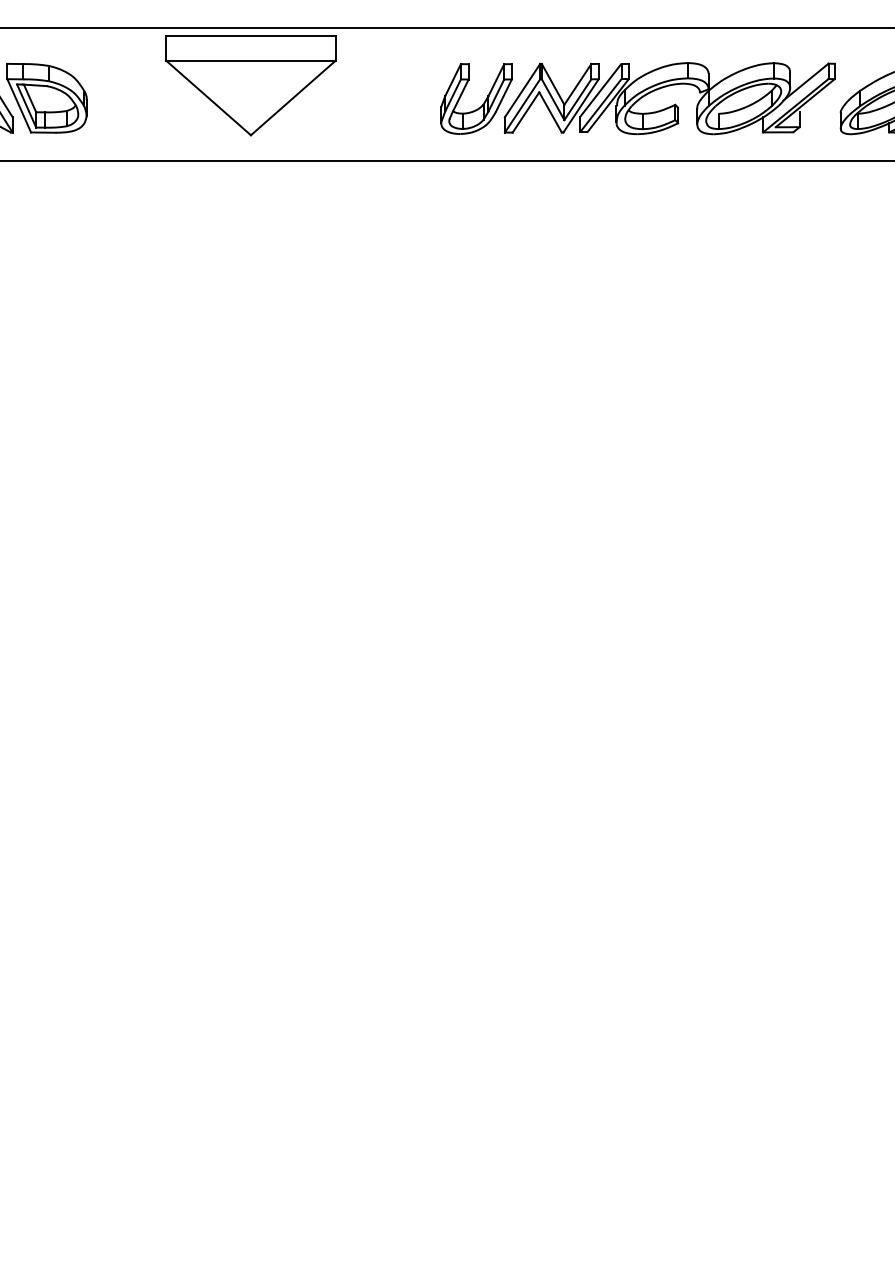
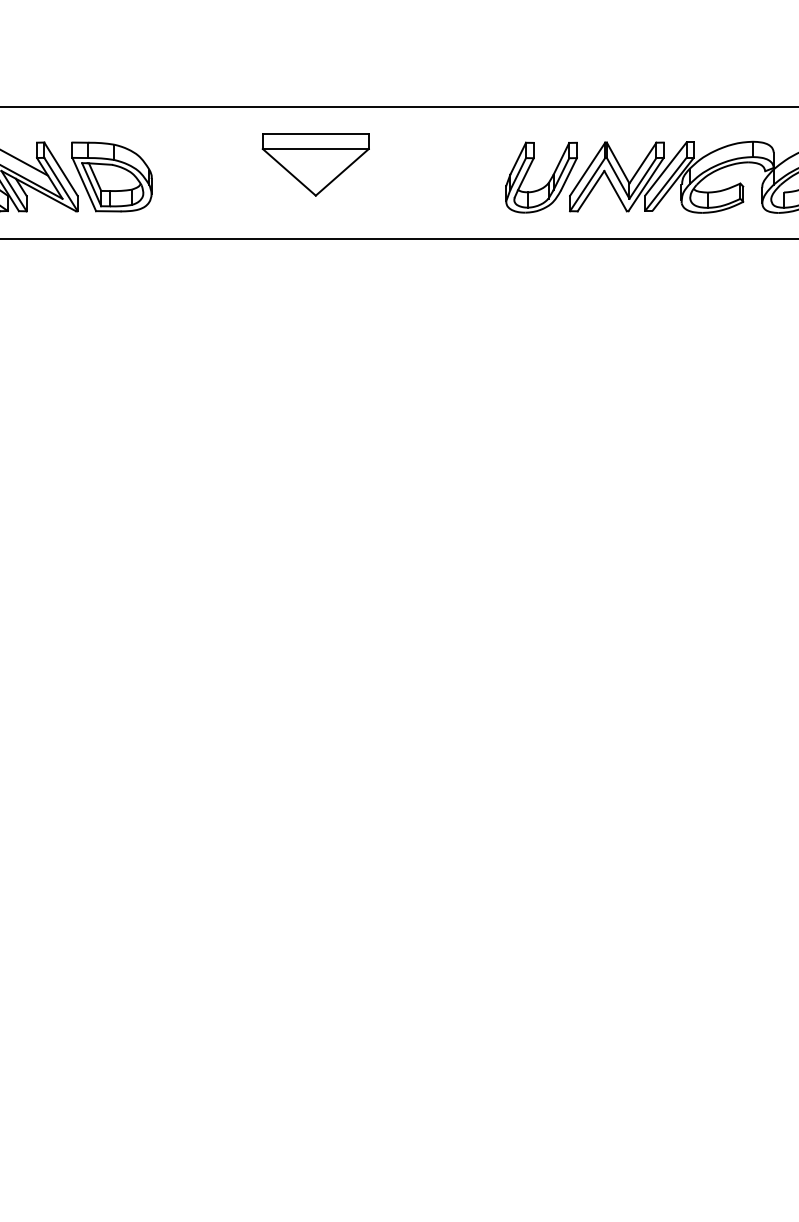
part: (250, 86) -> (315, 165), size x0.62

